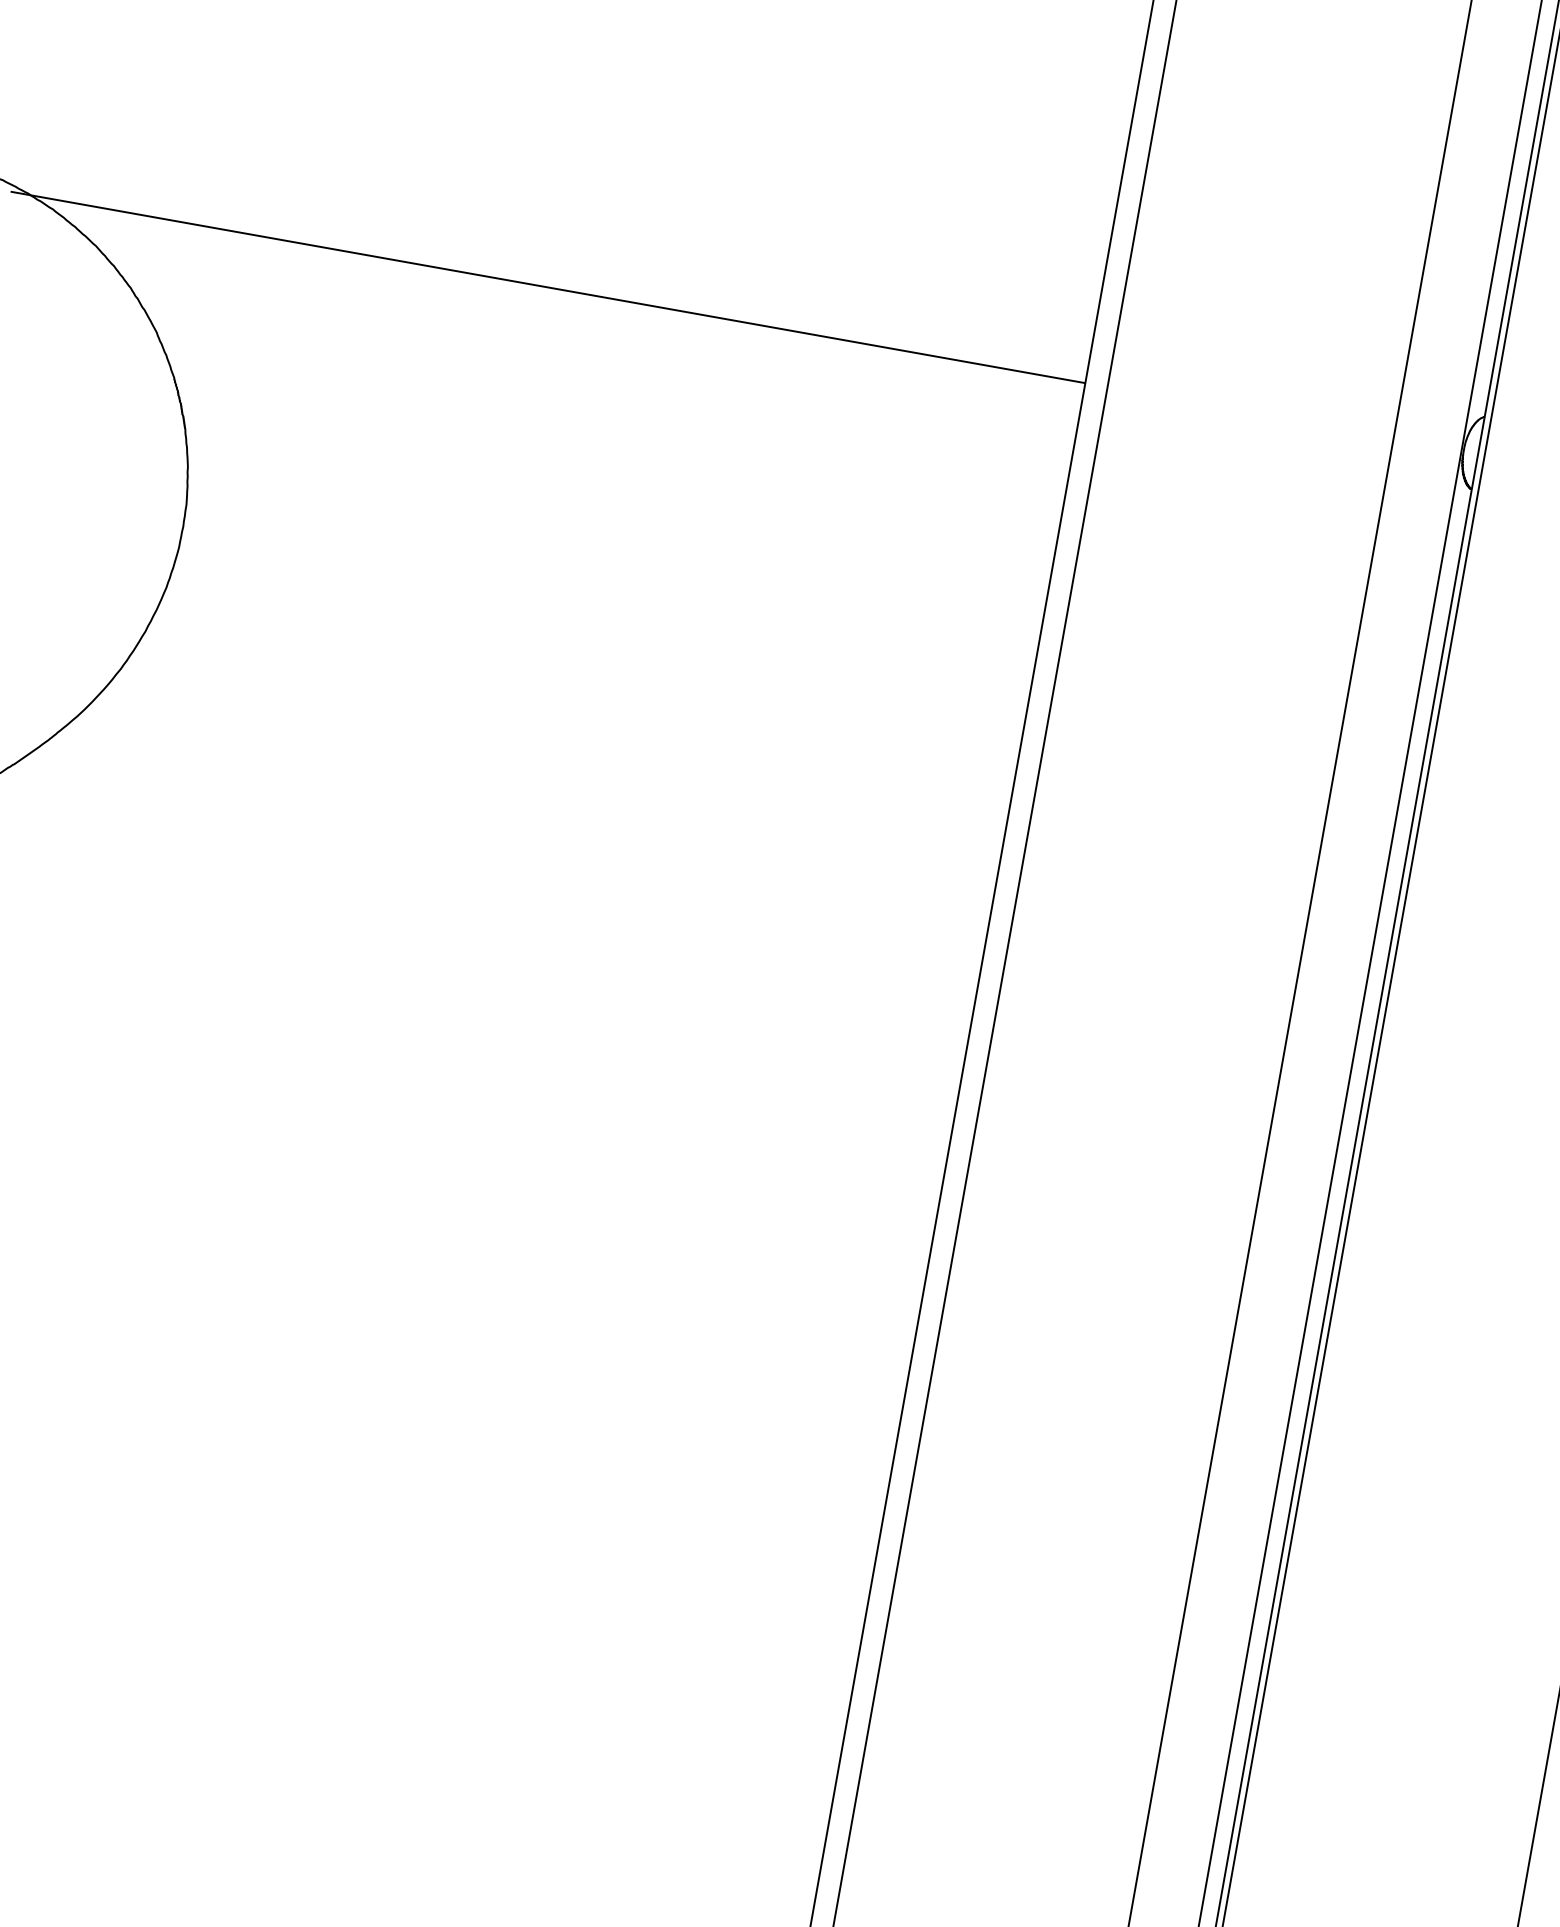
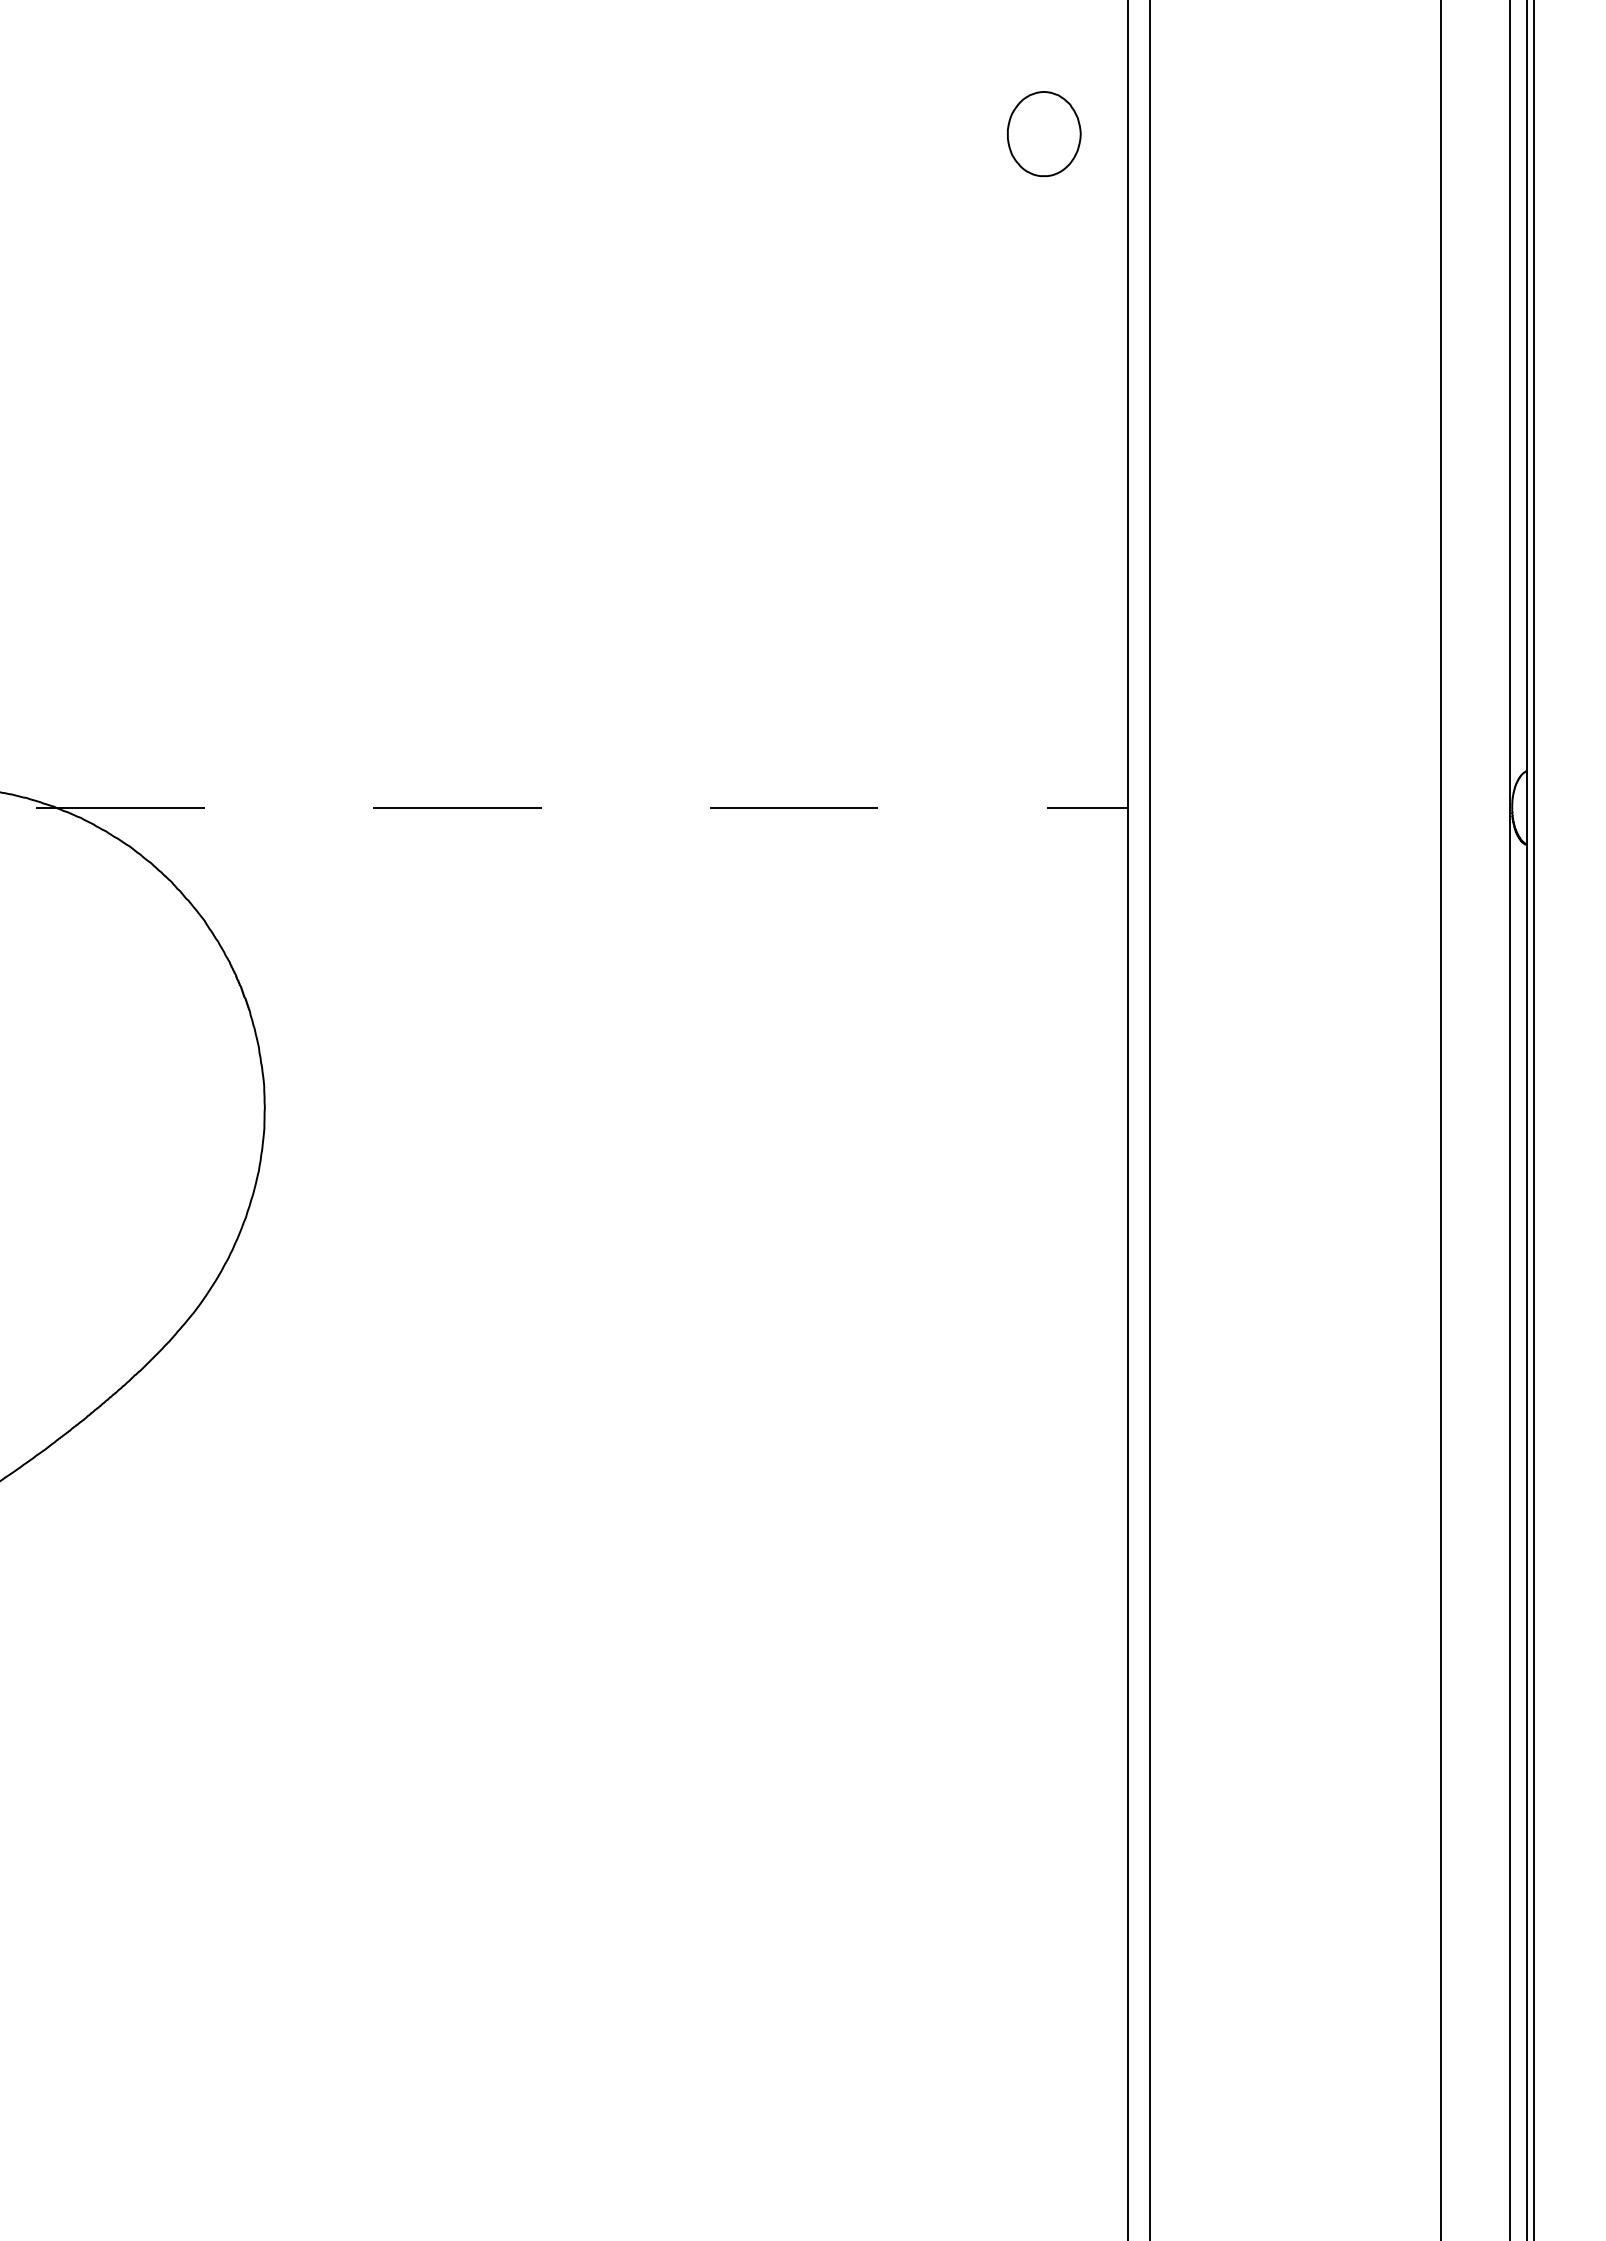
line: (547, 286) -> (581, 807), solid -> dashed

